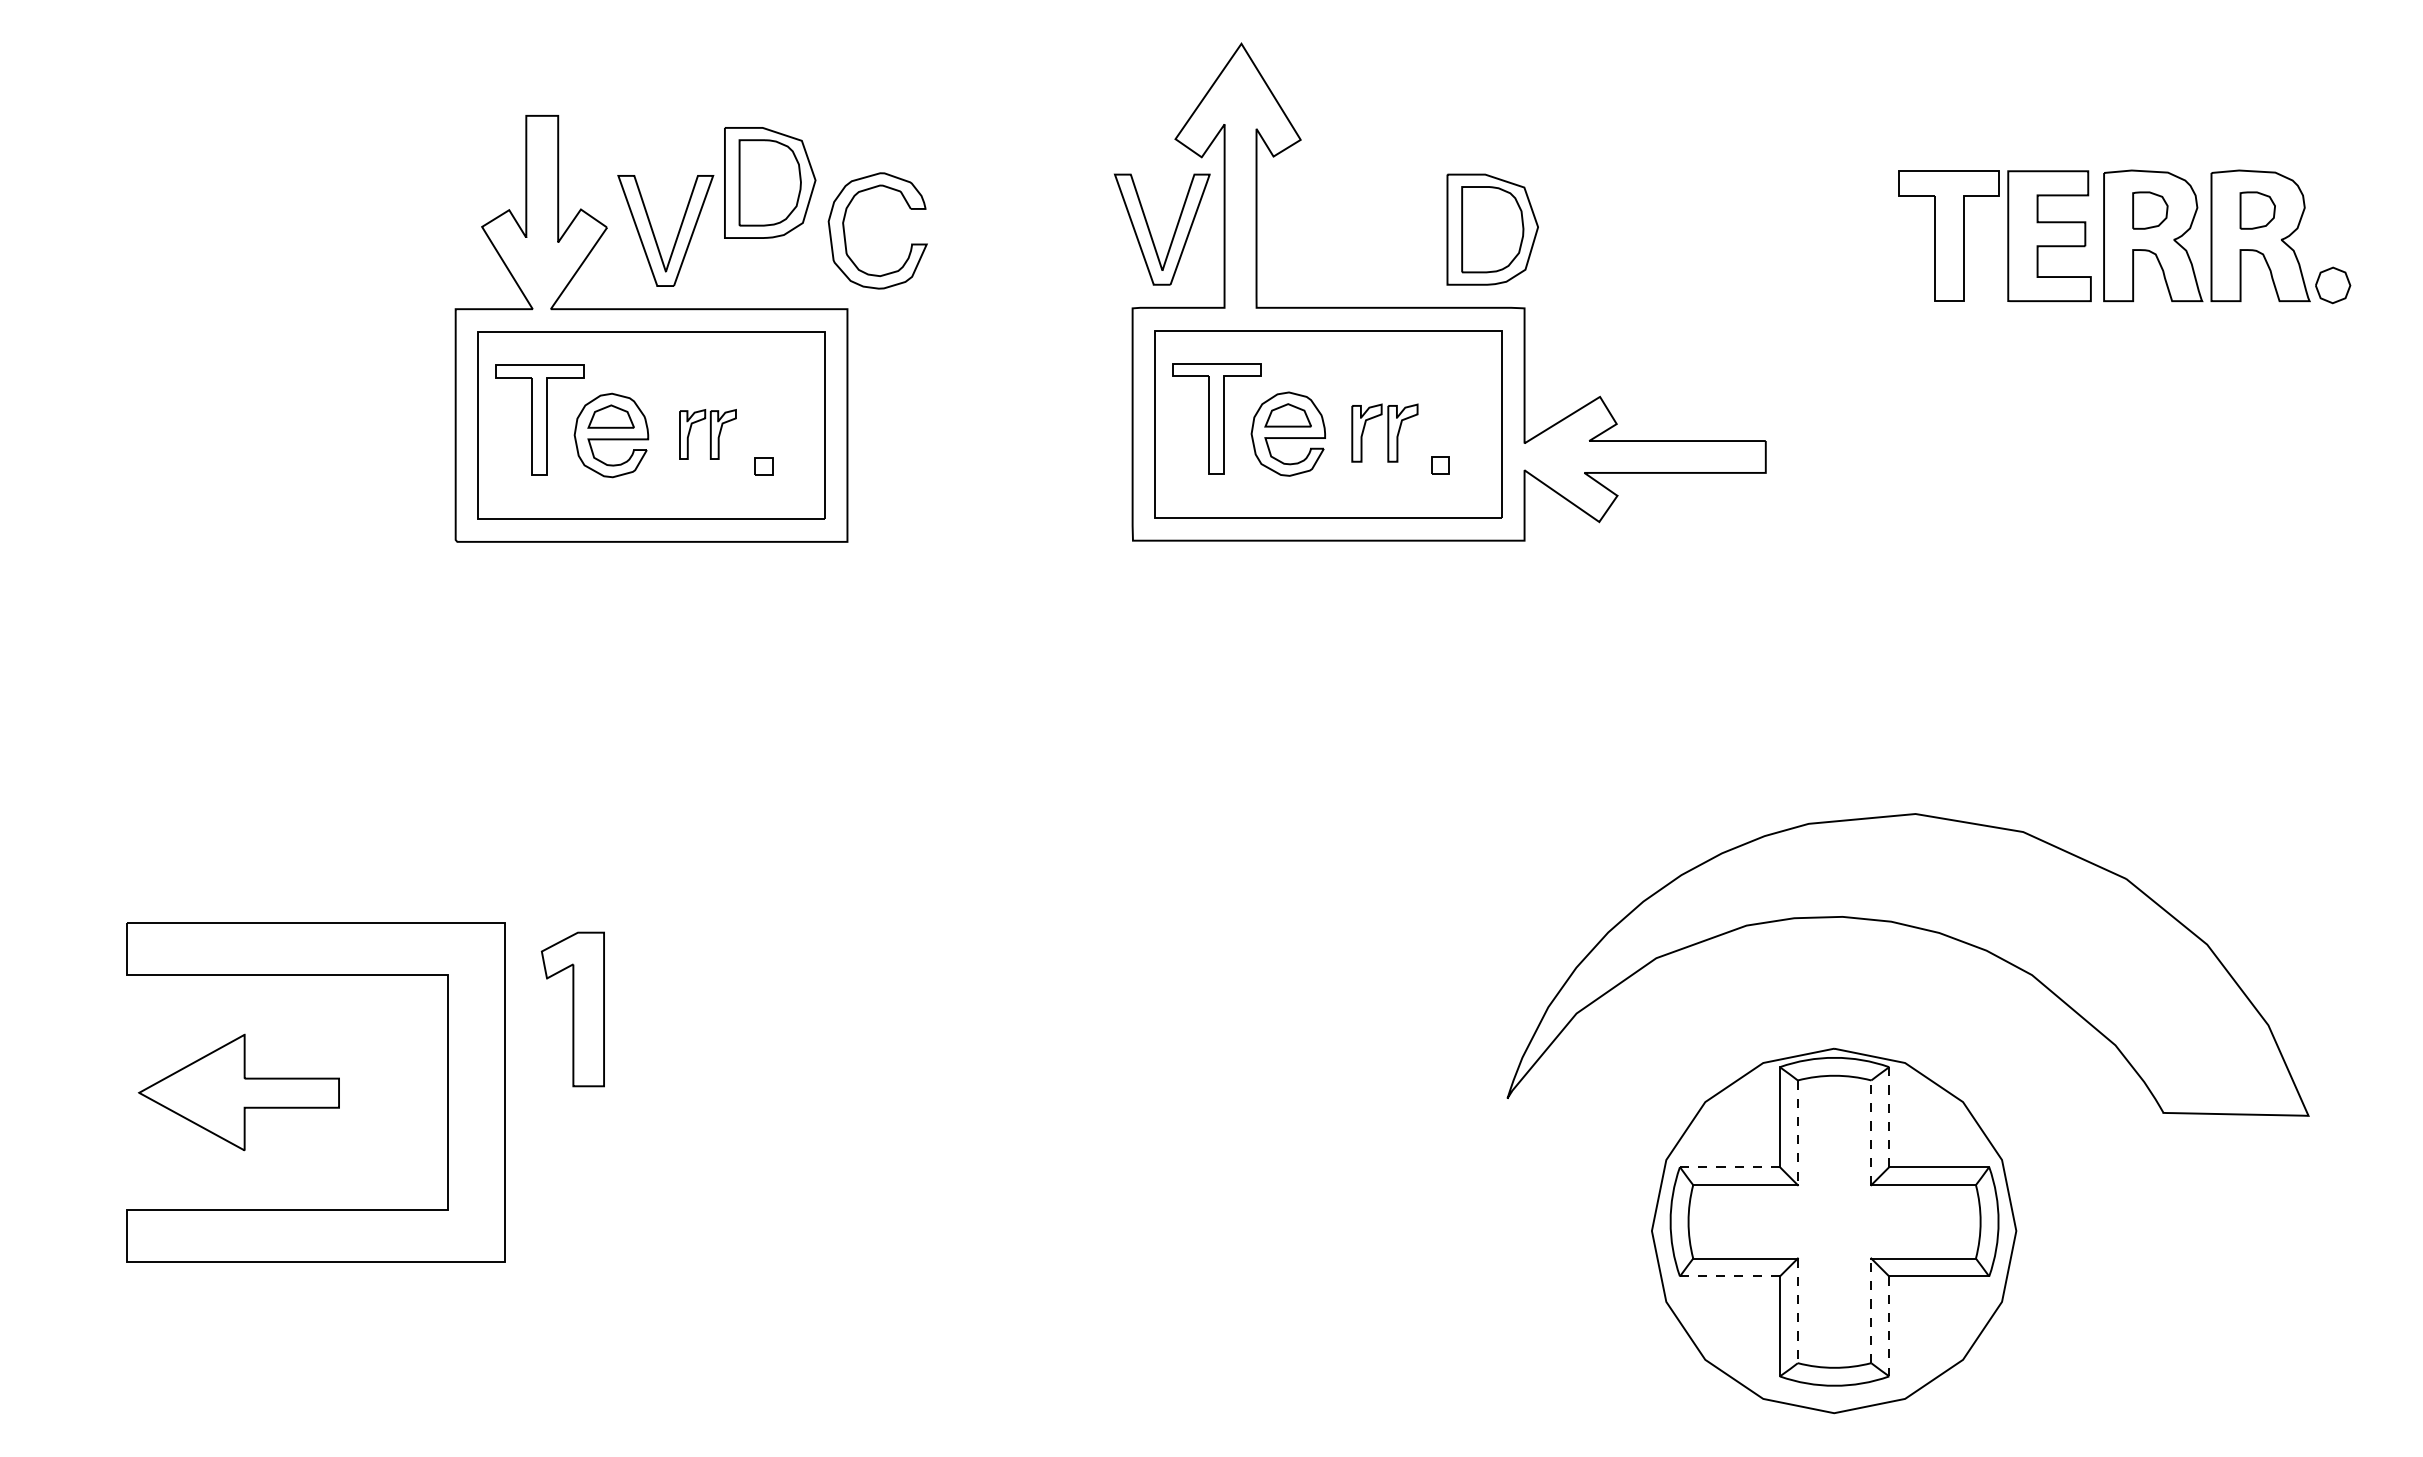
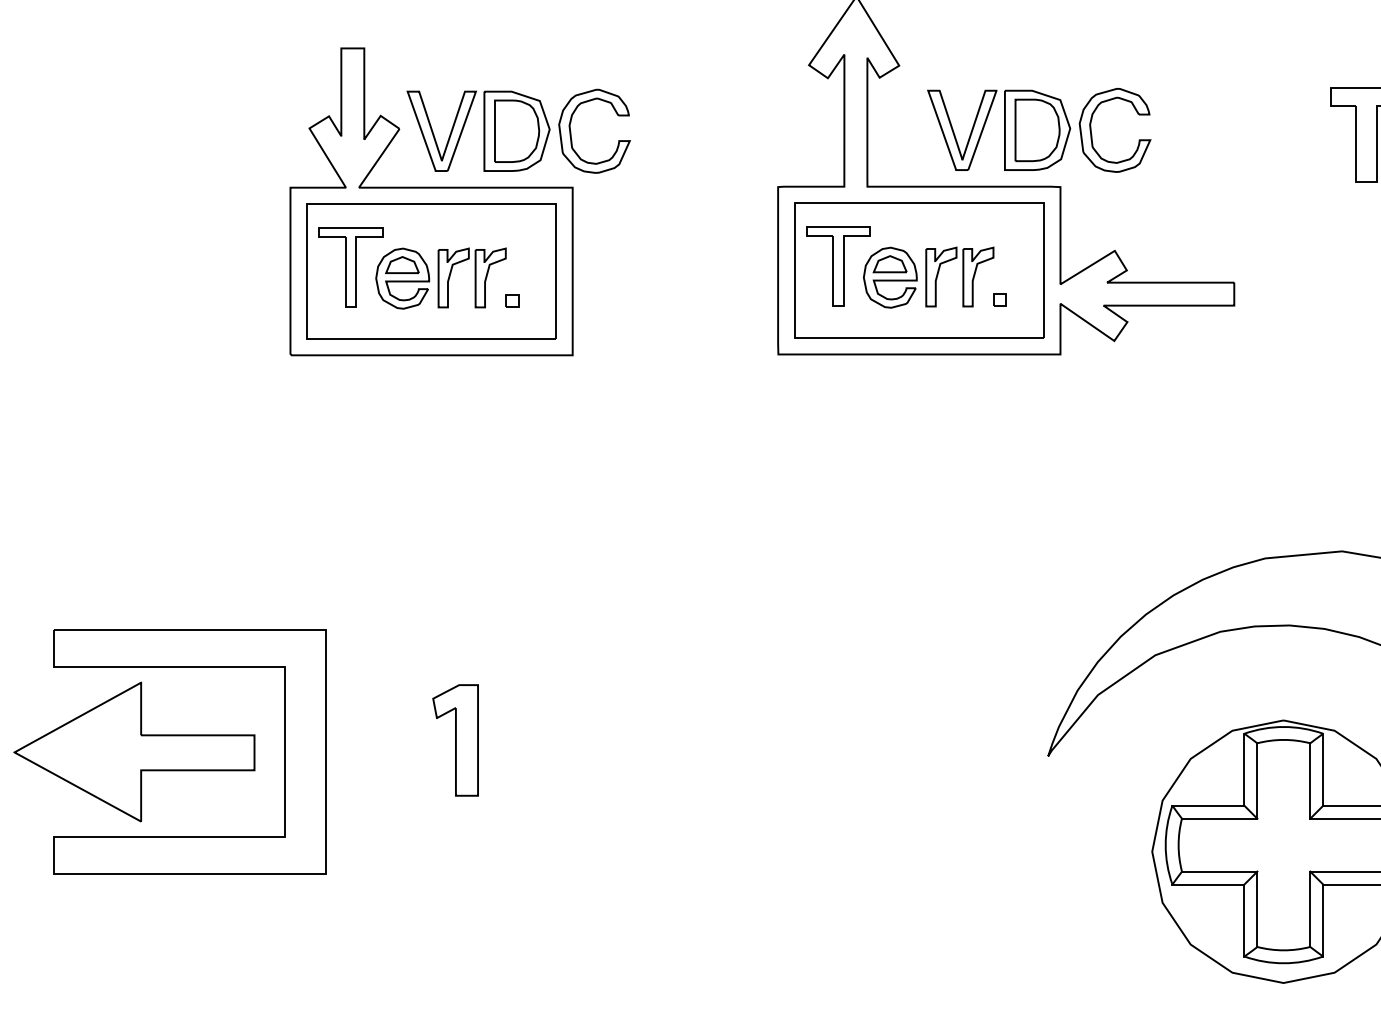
part: (770, 182) -> (517, 131), moved
part: (1151, 233) -> (954, 133), moved
part: (1568, 235) -> (1092, 134), added
part: (1384, 432) -> (959, 276), size x1.43
part: (707, 434) -> (471, 277), size x1.67
part: (572, 1009) -> (455, 740), moved
part: (238, 1092) -> (134, 751), size x1.67
line: (1889, 1117) -> (1323, 770), dashed -> solid
line: (1871, 1132) -> (1310, 780), dashed -> solid
line: (1797, 1133) -> (1257, 781), dashed -> solid
line: (1729, 1167) -> (1208, 806), dashed -> solid
line: (1729, 1276) -> (1208, 884), dashed -> solid
line: (1871, 1310) -> (1310, 909), dashed -> solid
line: (1797, 1311) -> (1257, 909), dashed -> solid
line: (1889, 1326) -> (1323, 920), dashed -> solid

